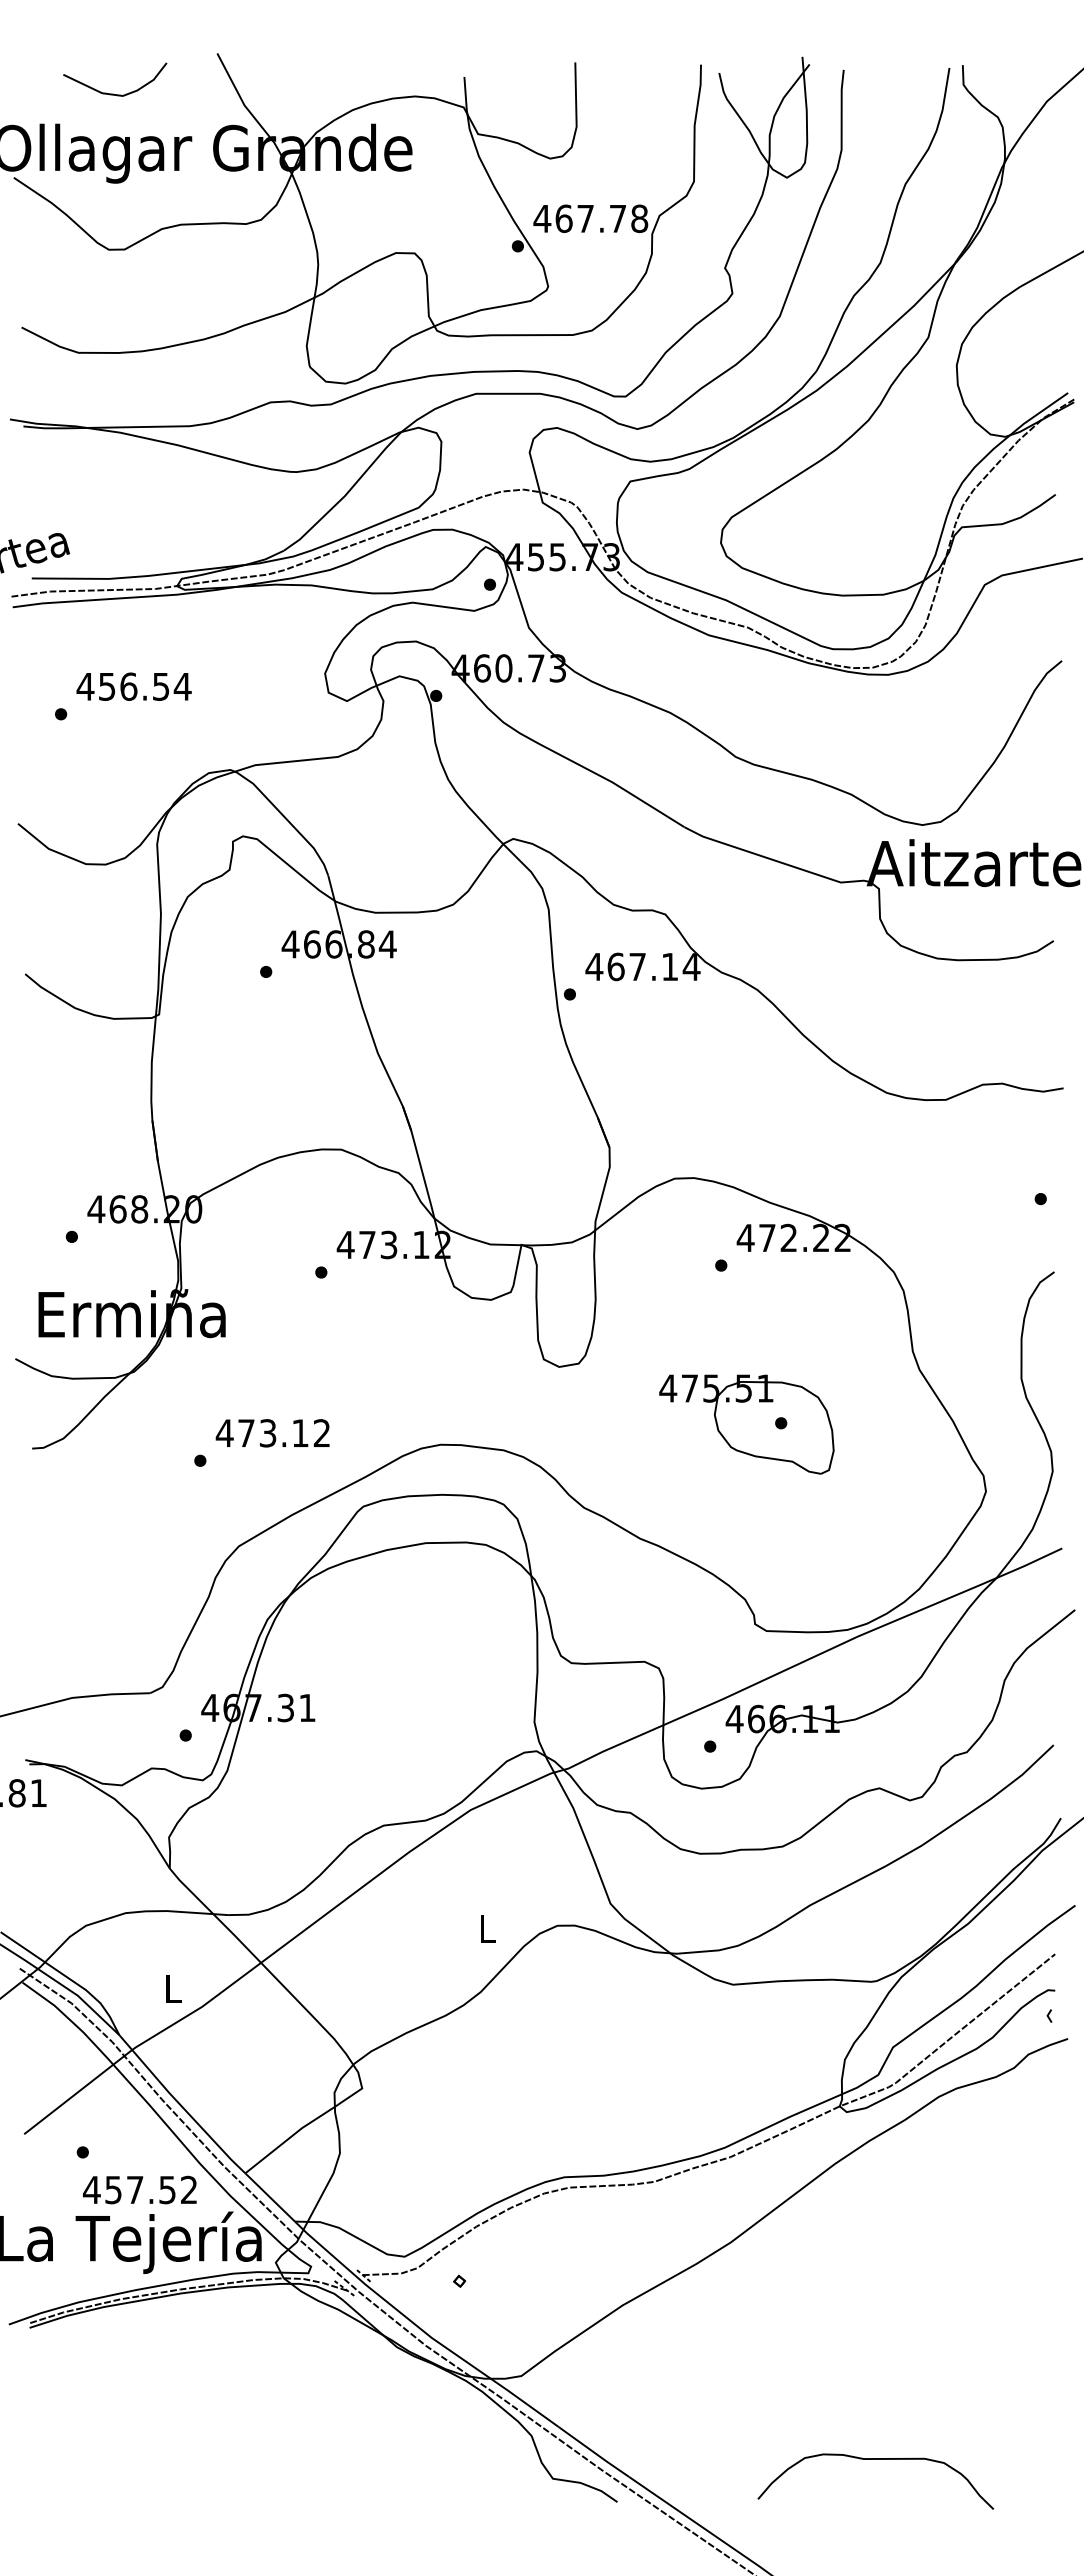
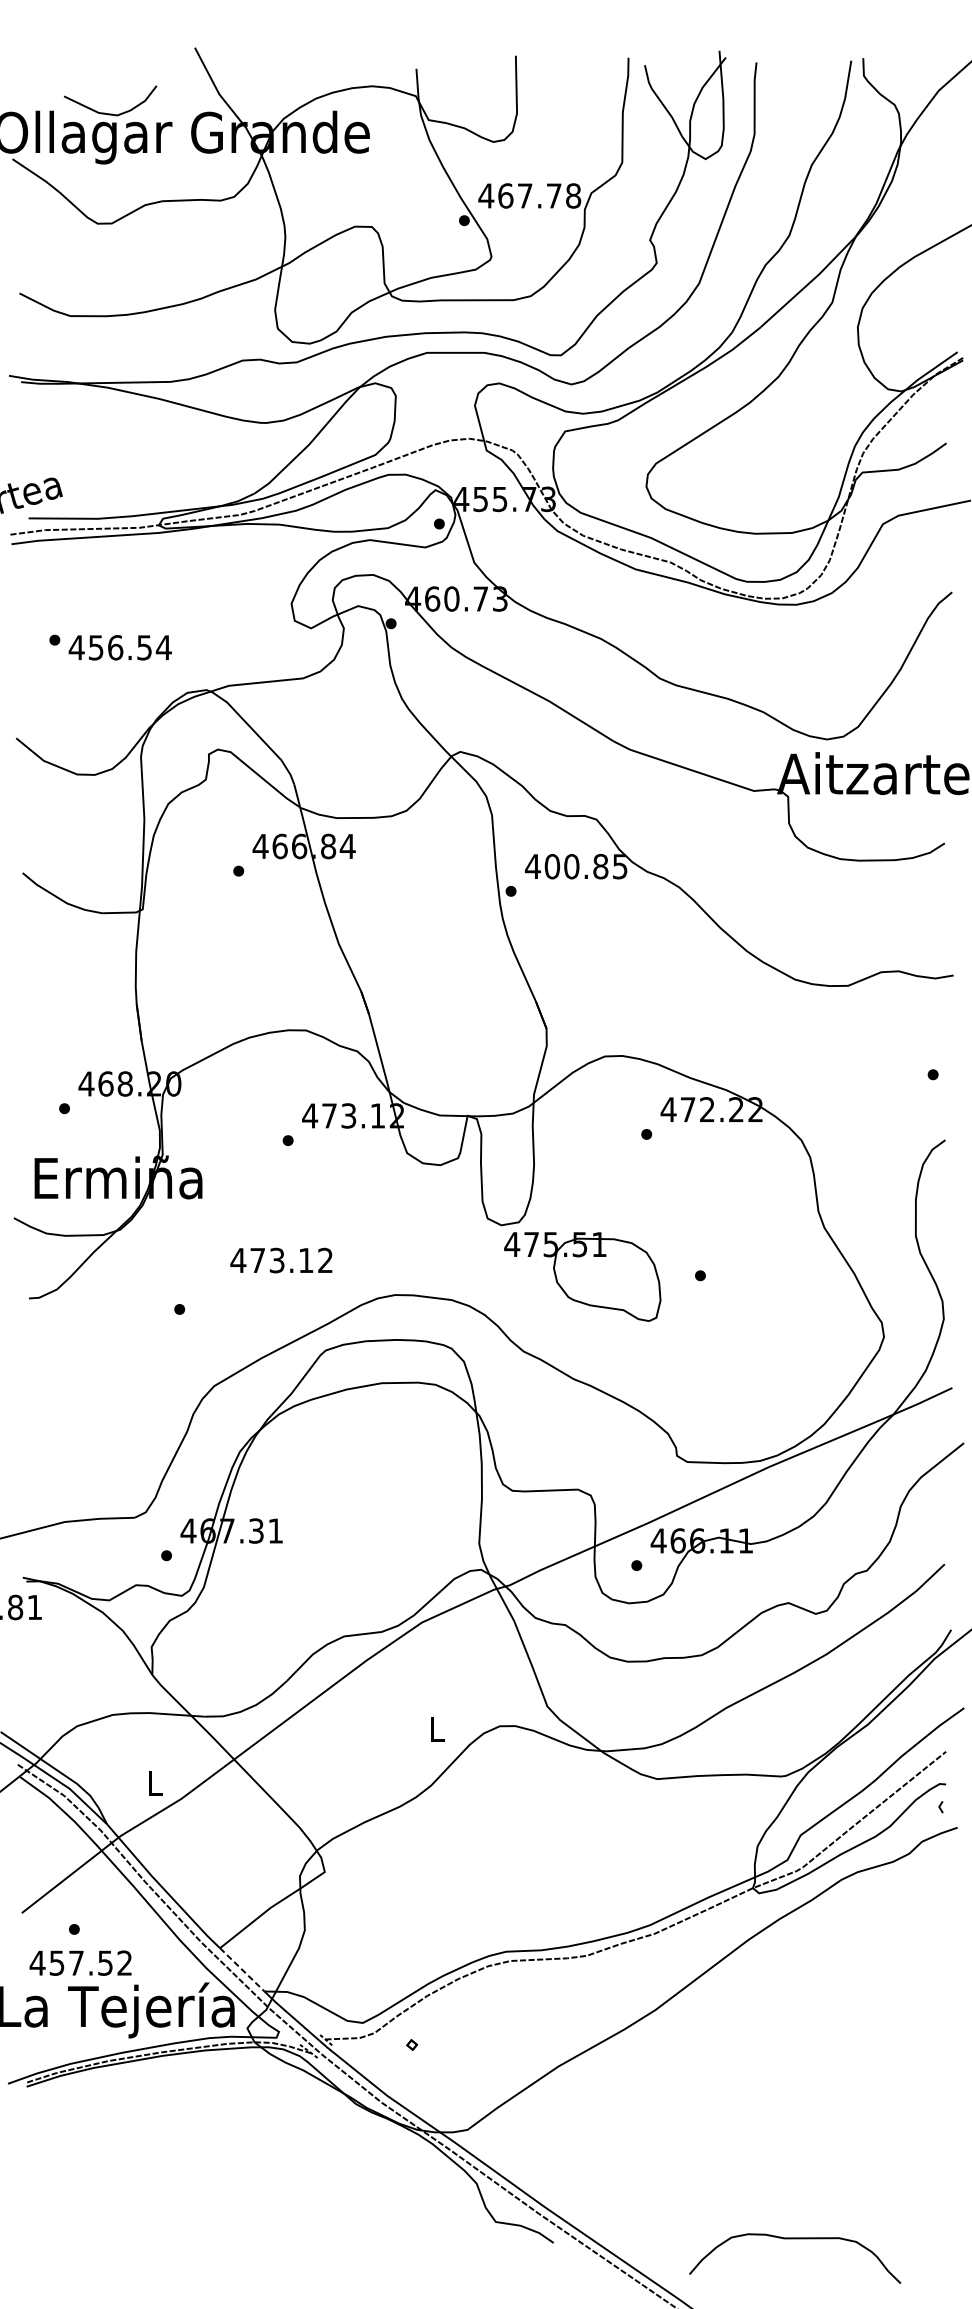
curve: (113, 93) -> (109, 113), moved
text: (133, 686) -> (119, 647), moved
text: (653, 966) -> (585, 866), 467.14 -> 400.85
part: (746, 1424) -> (582, 1276), moved
text: (272, 1433) -> (281, 1260), moved
text: (139, 2189) -> (80, 1962), moved
line: (270, 2197) -> (242, 1969), solid -> dashed
curve: (875, 2459) -> (794, 2238), moved

